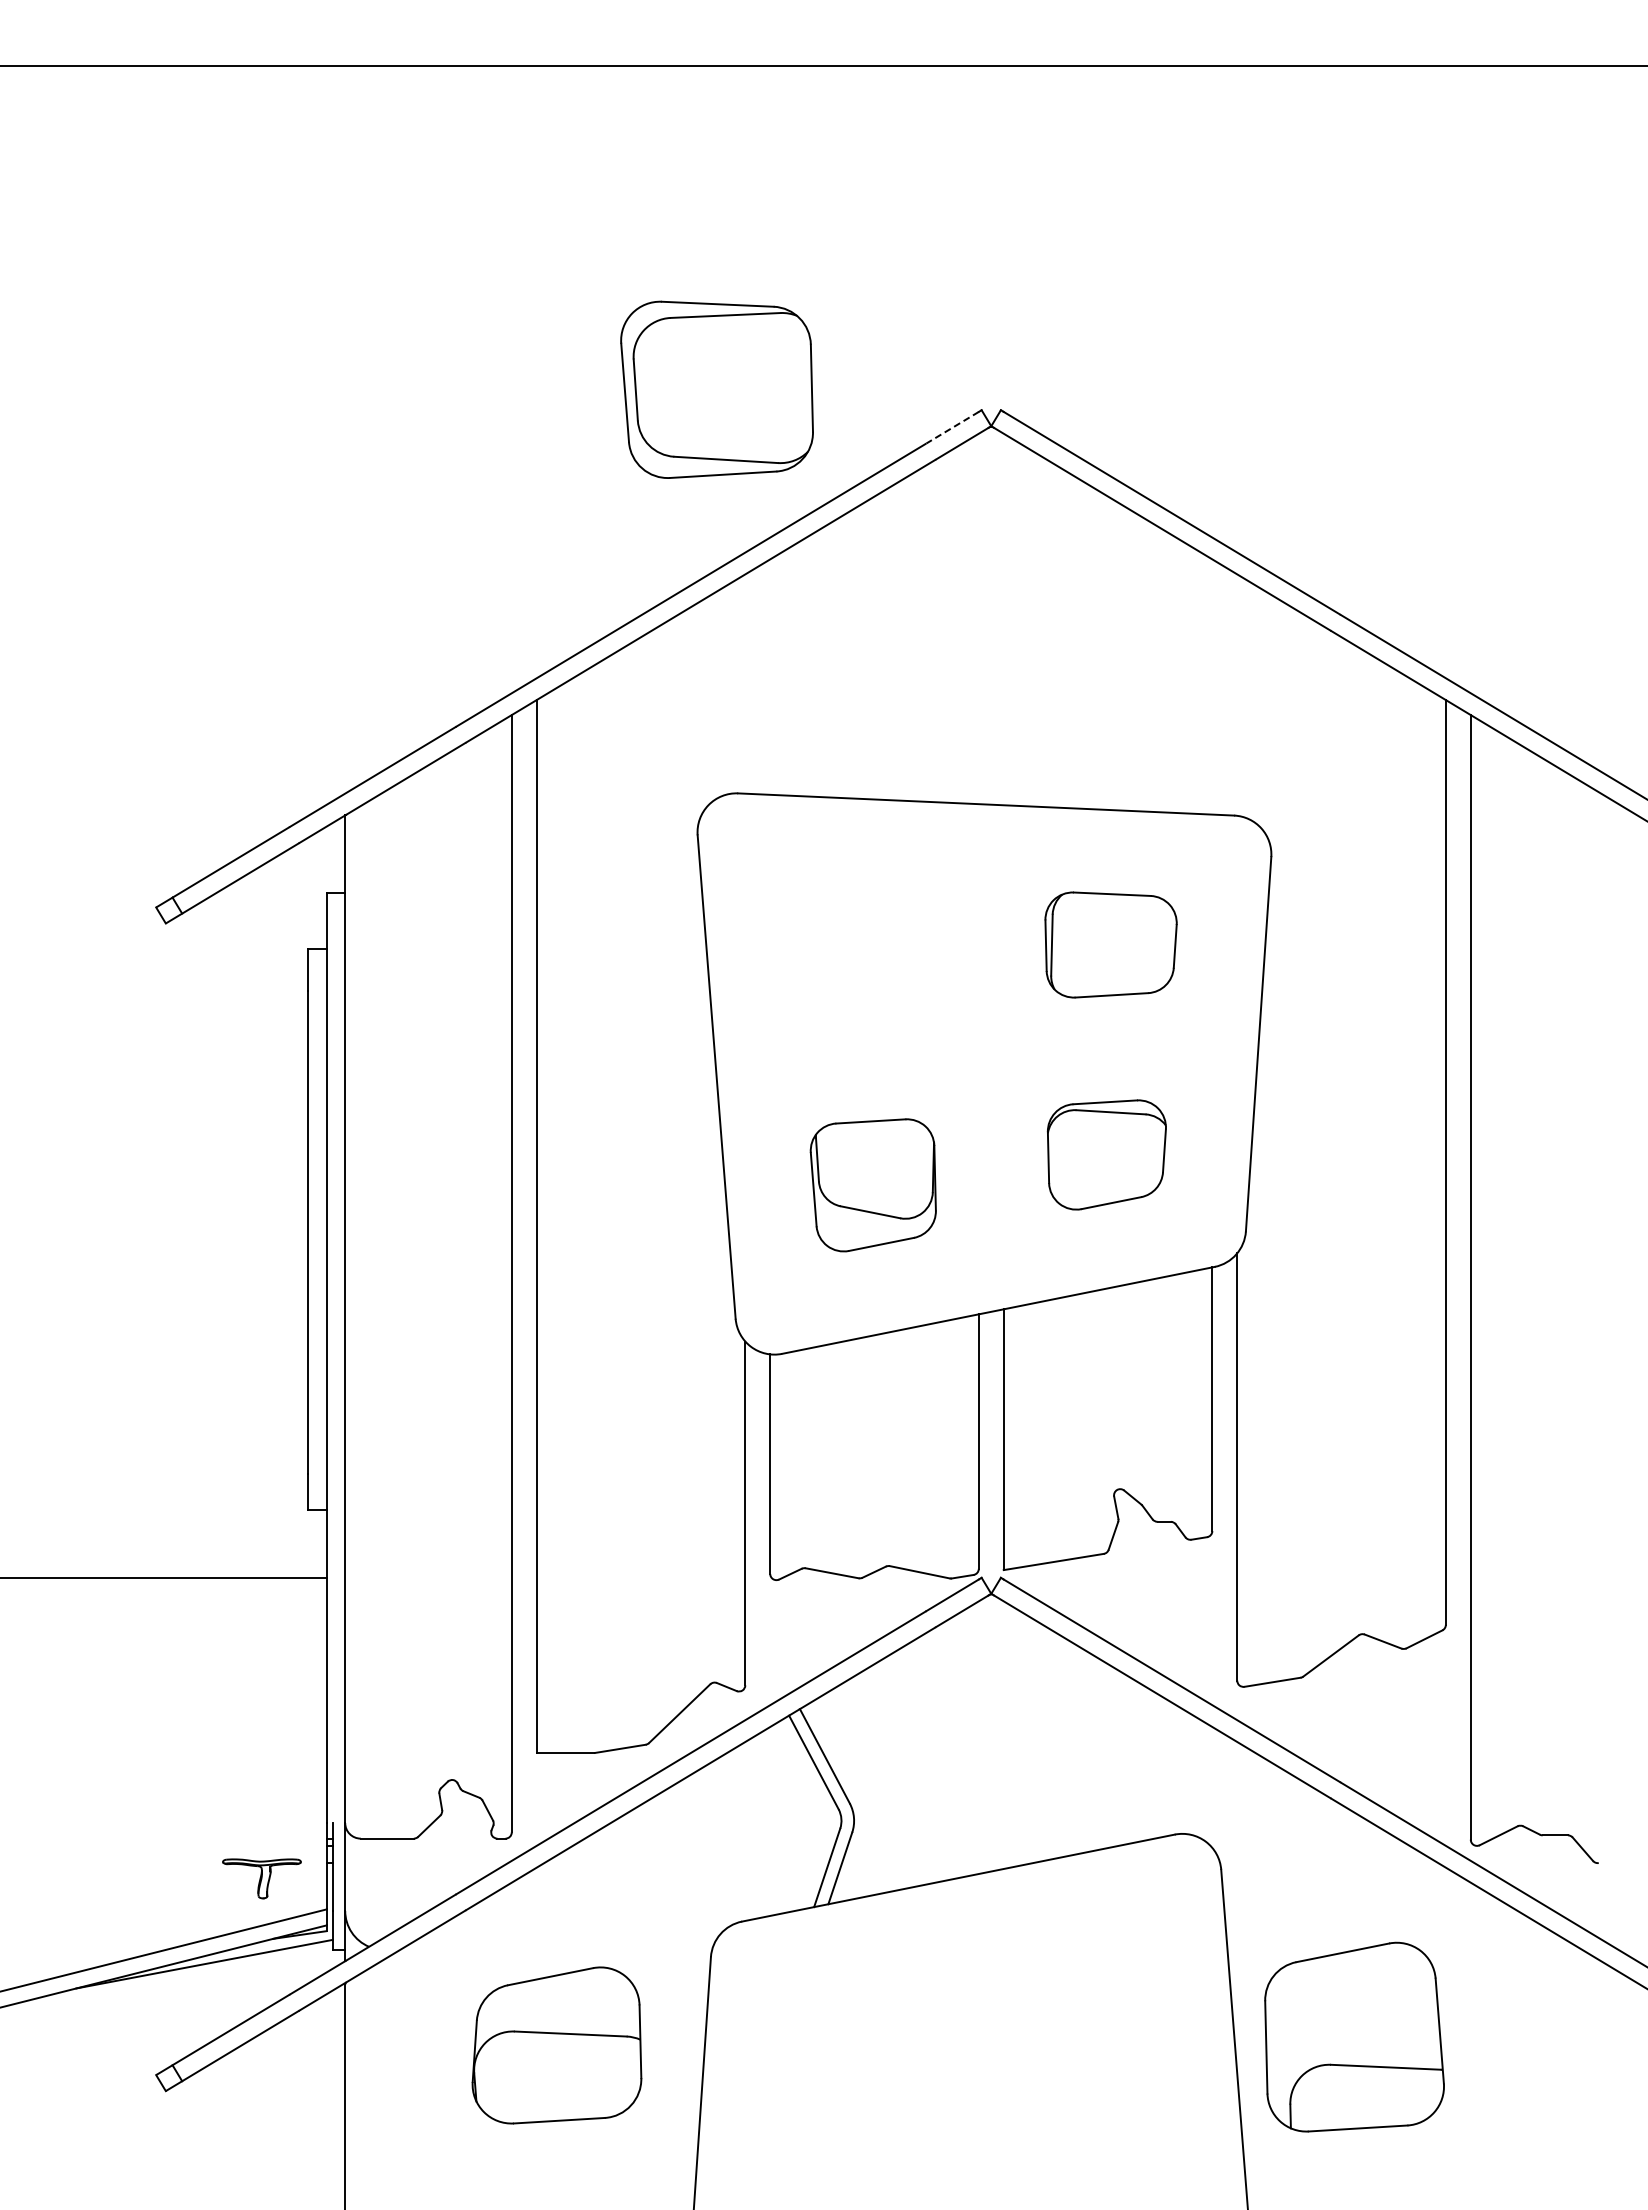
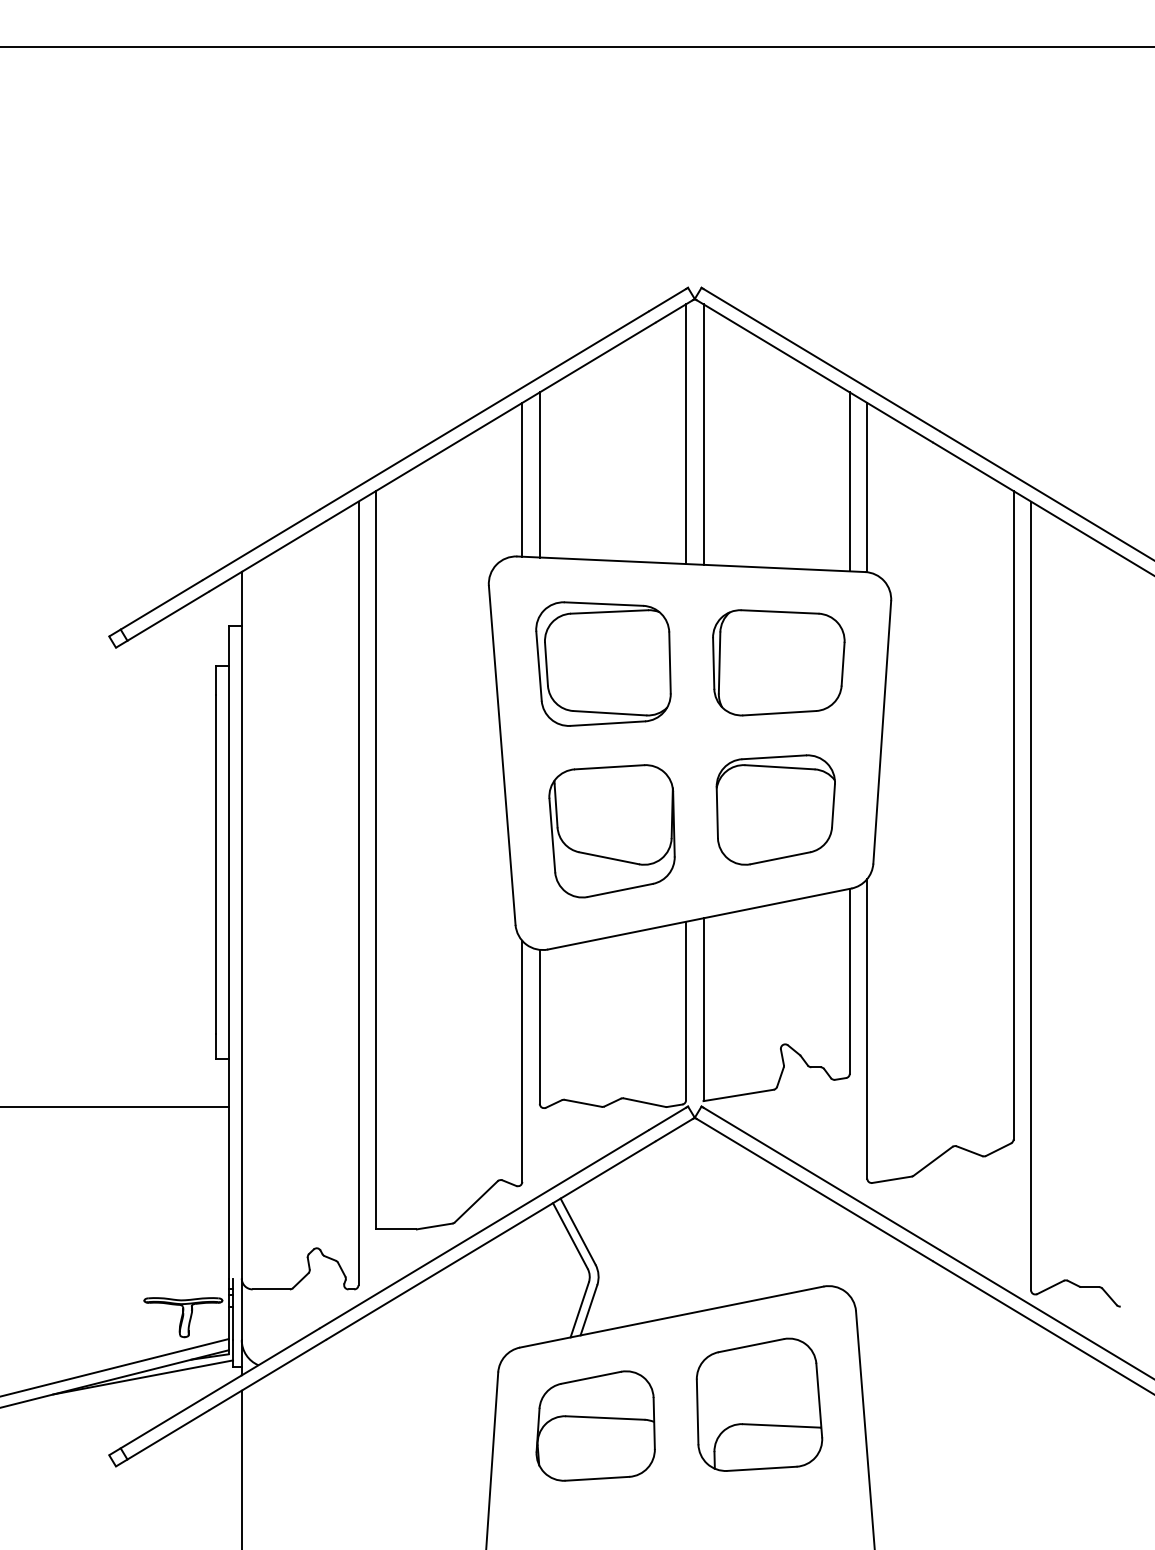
part: (716, 389) -> (603, 663), moved
line: (952, 427) -> (667, 299), dashed -> solid
line: (978, 618) -> (685, 433), added
line: (1003, 619) -> (703, 434), added
line: (770, 676) -> (539, 474), added
line: (745, 683) -> (522, 479), added
line: (1212, 686) -> (849, 481), added
line: (1237, 694) -> (867, 487), added
part: (1110, 944) -> (778, 662), size x1.43
part: (1106, 1154) -> (775, 809), size x1.43
part: (873, 1185) -> (612, 831), size x1.43
part: (261, 1878) -> (183, 1317), size x1.43
part: (1354, 2036) -> (759, 1404), moved
part: (556, 2045) -> (595, 1426), moved

